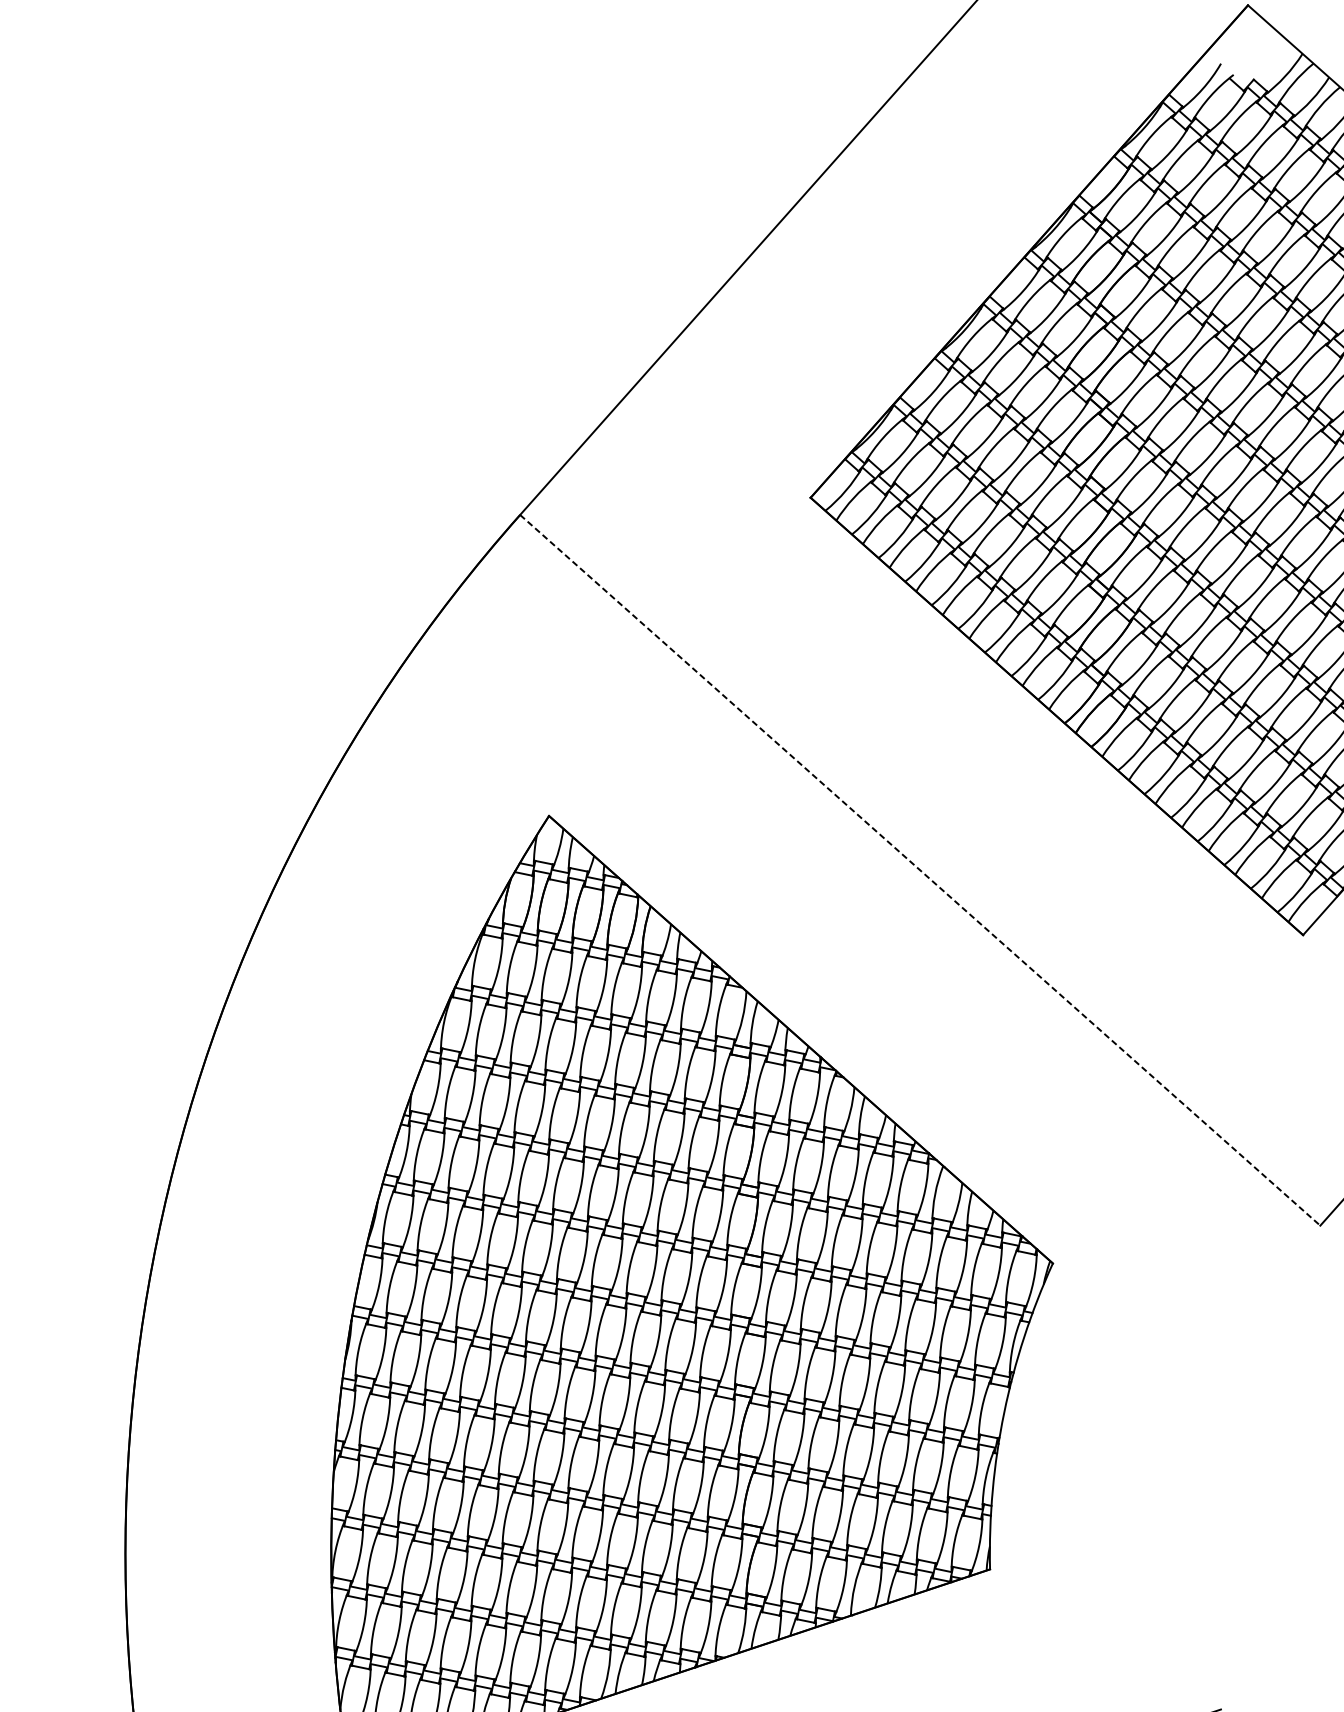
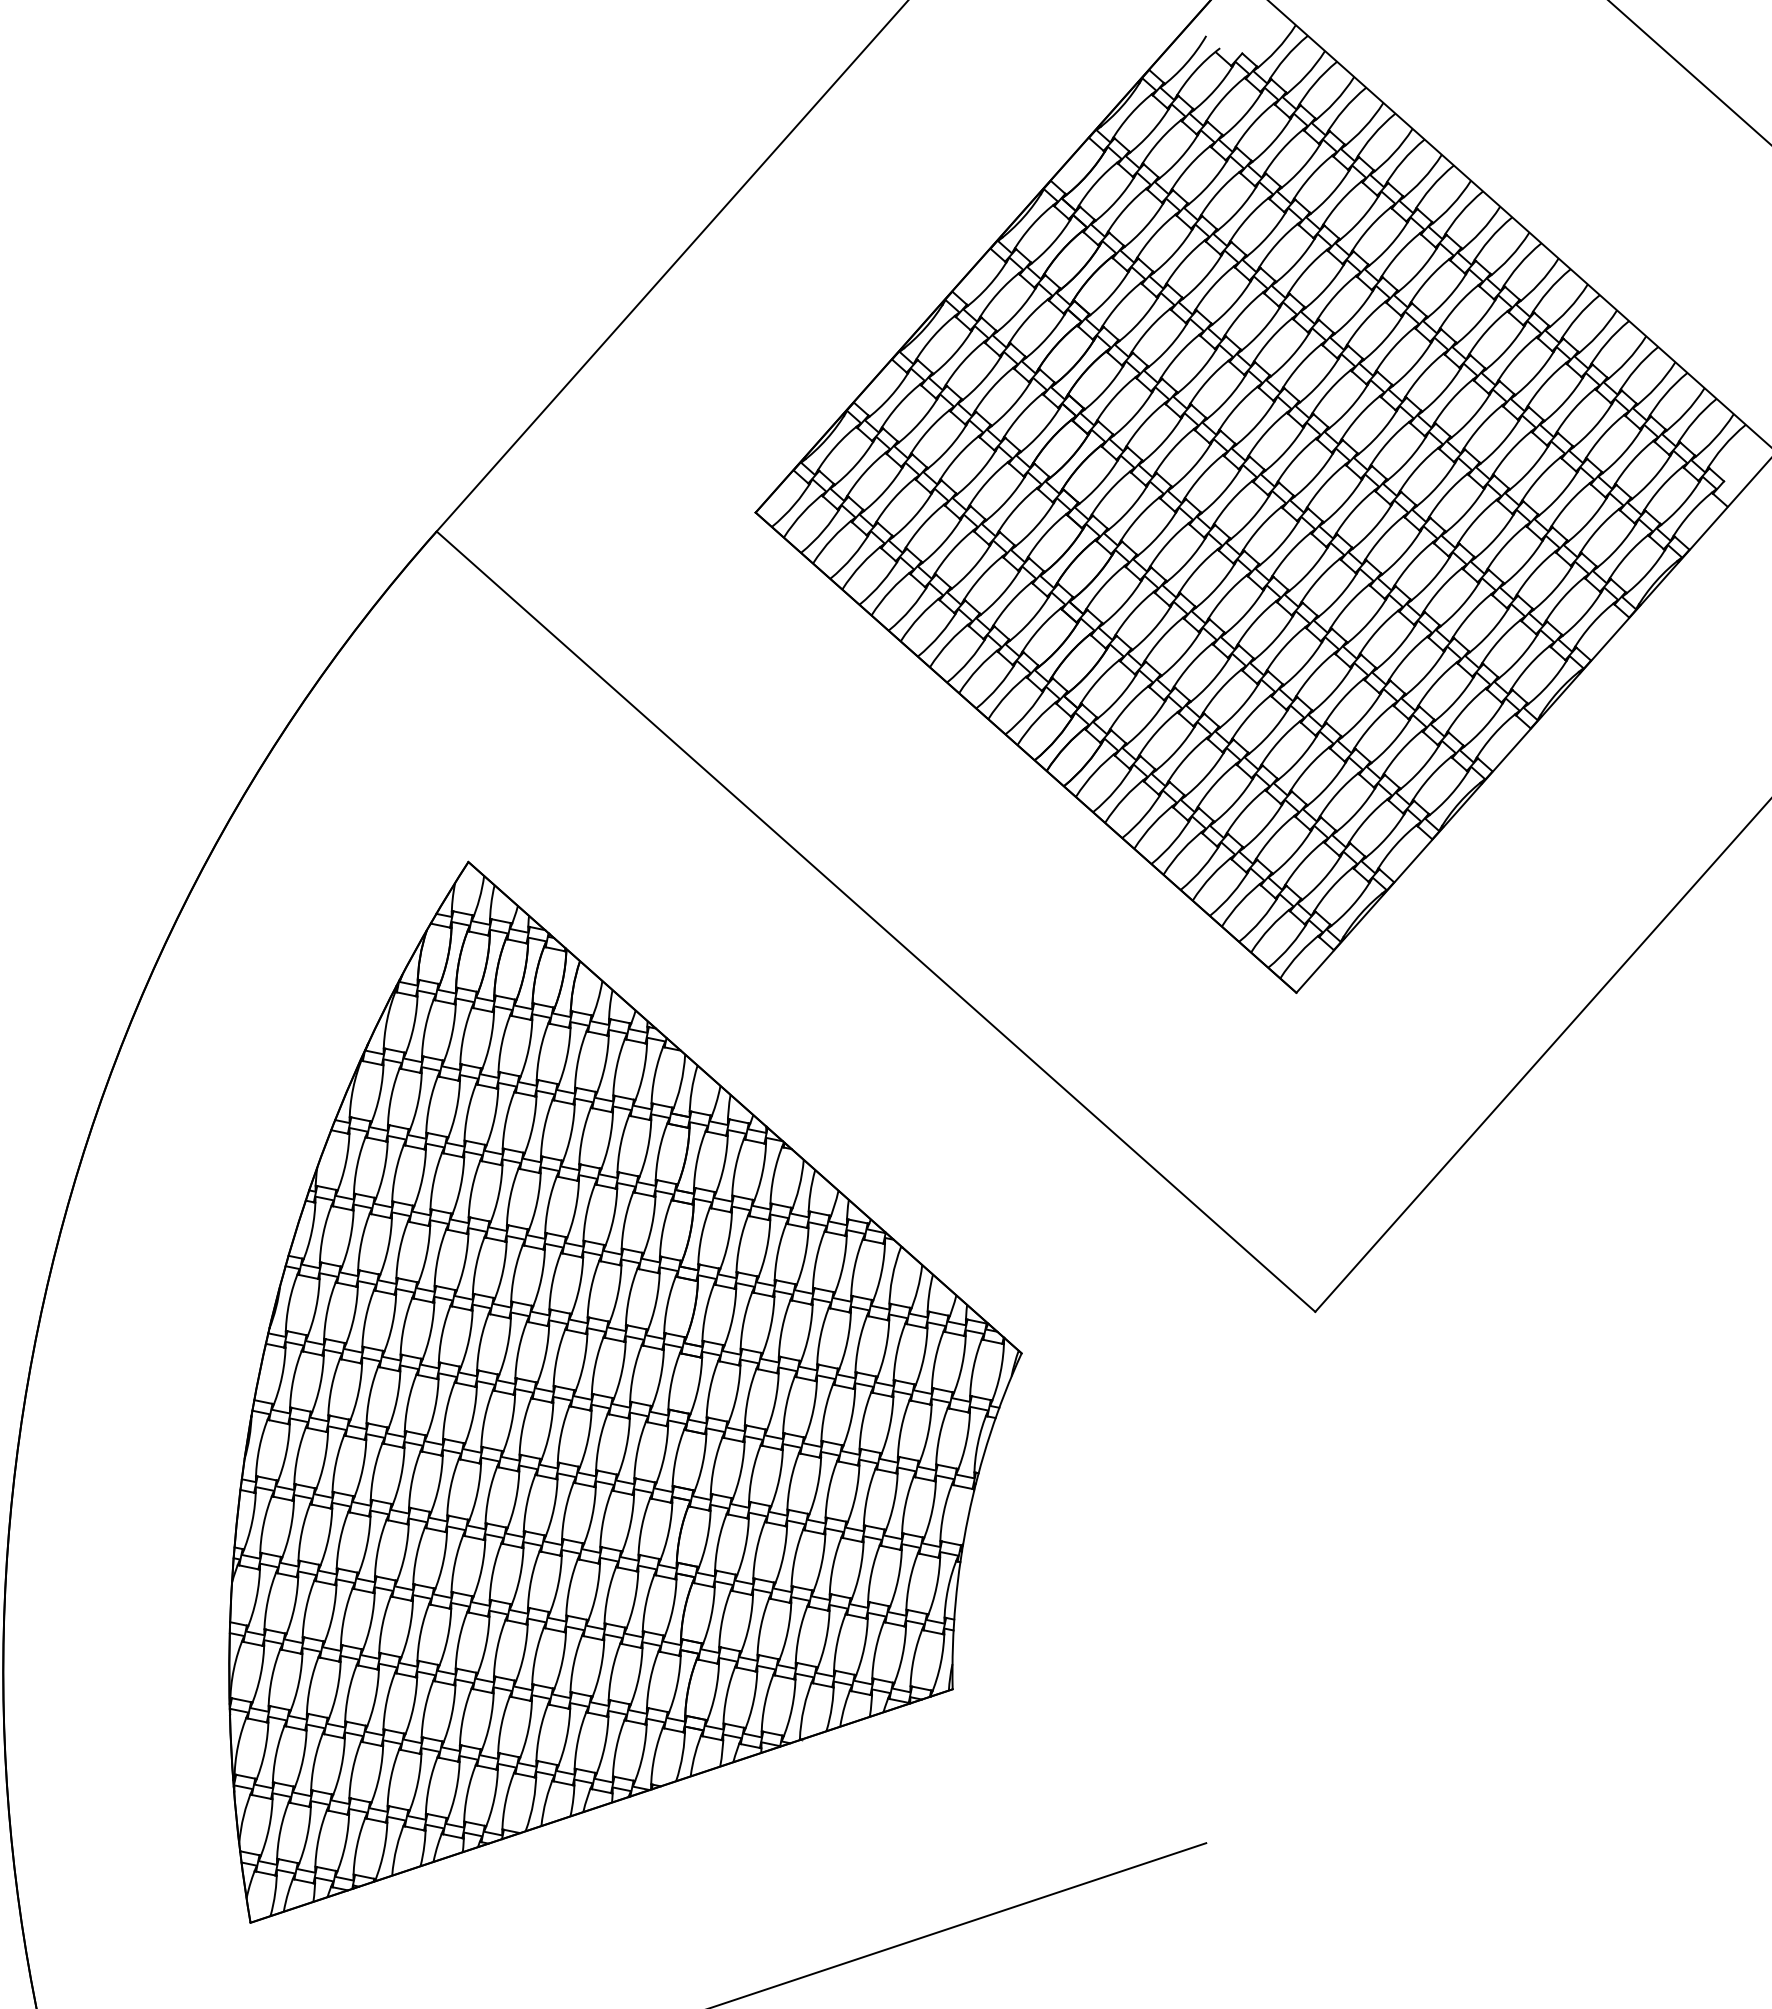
line: (920, 870) -> (876, 921), dashed -> solid

